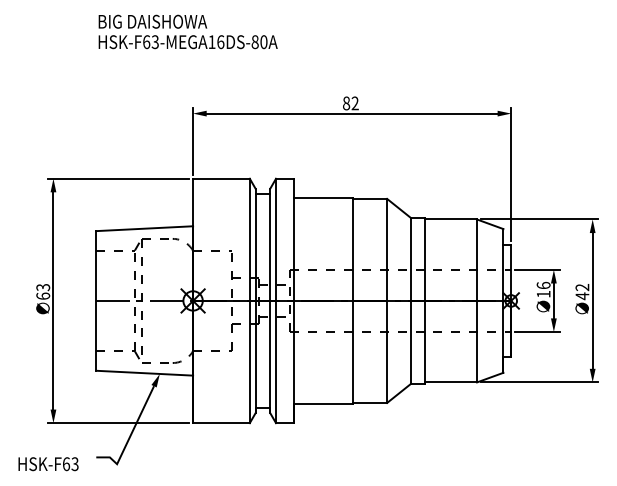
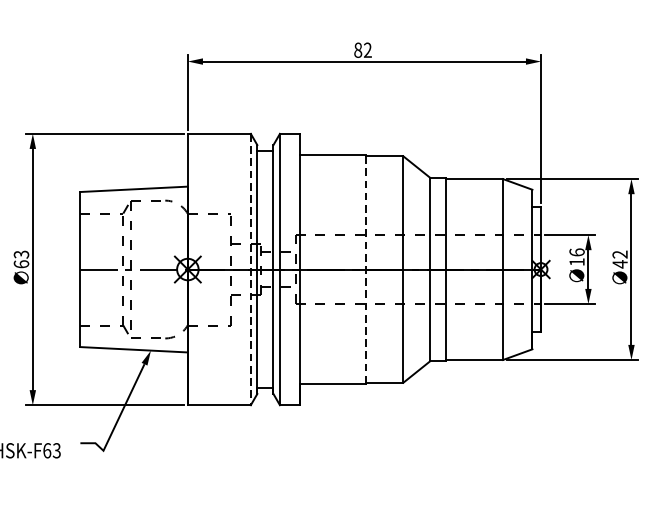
line: (353, 300) -> (365, 269), solid -> dashed
line: (249, 301) -> (250, 270), solid -> dashed

